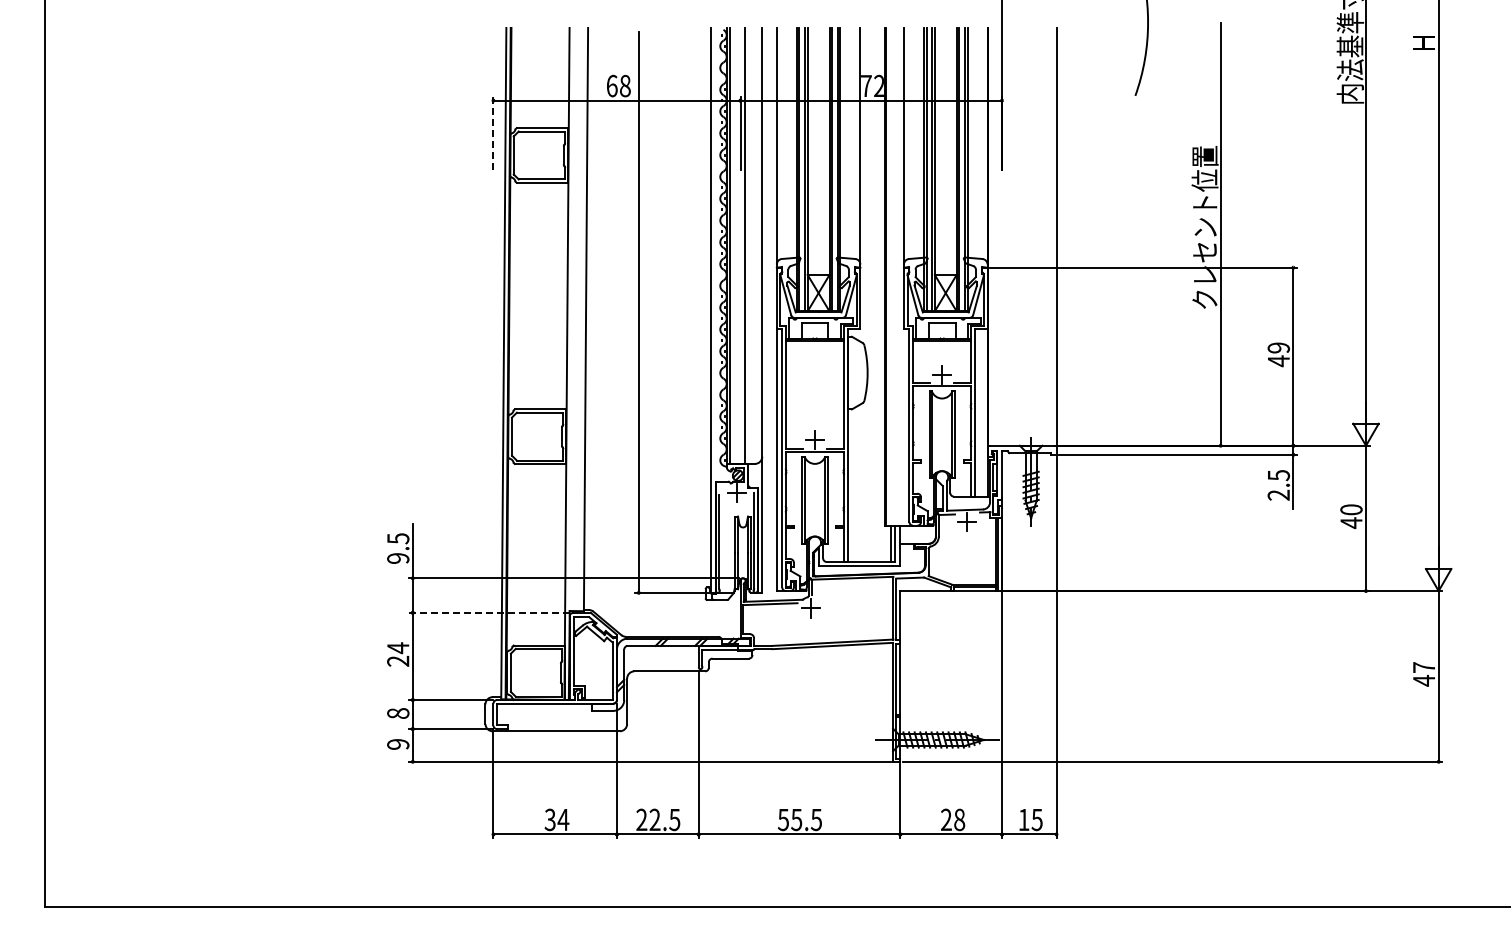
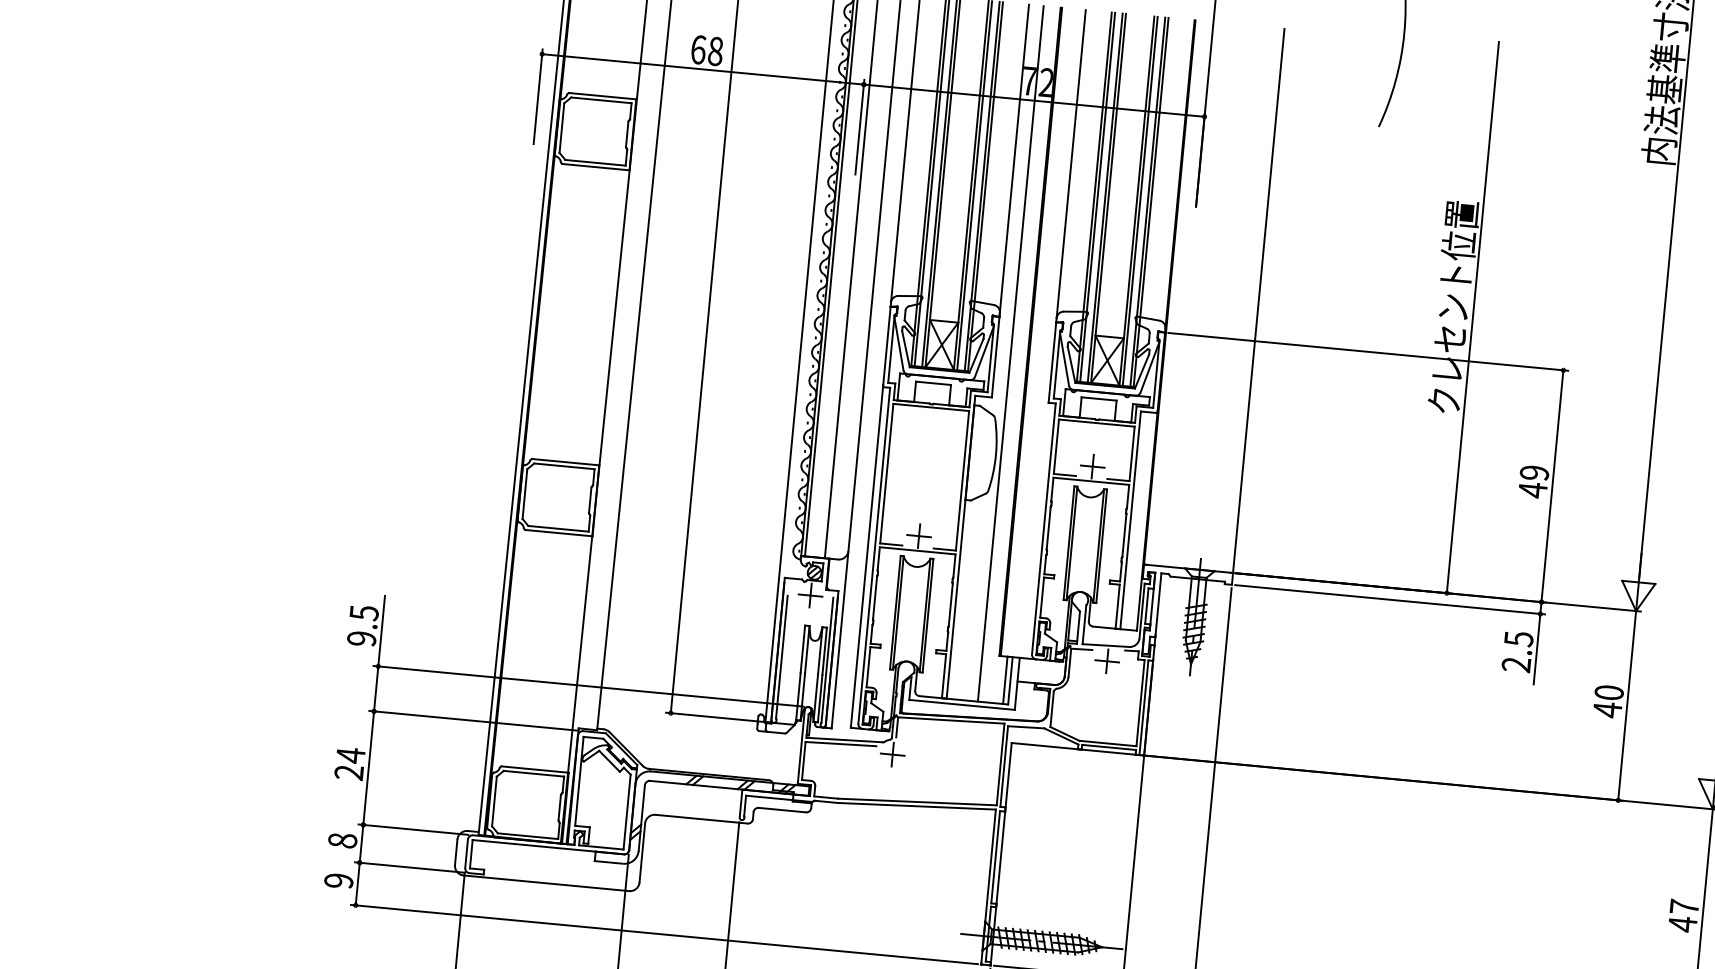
line: (493, 132) -> (538, 95), dashed -> solid
line: (871, 294) -> (1010, 353), added
line: (488, 612) -> (472, 720), dashed -> solid

